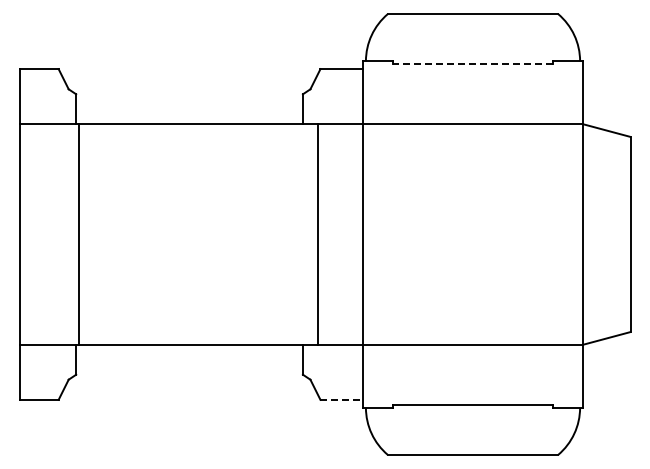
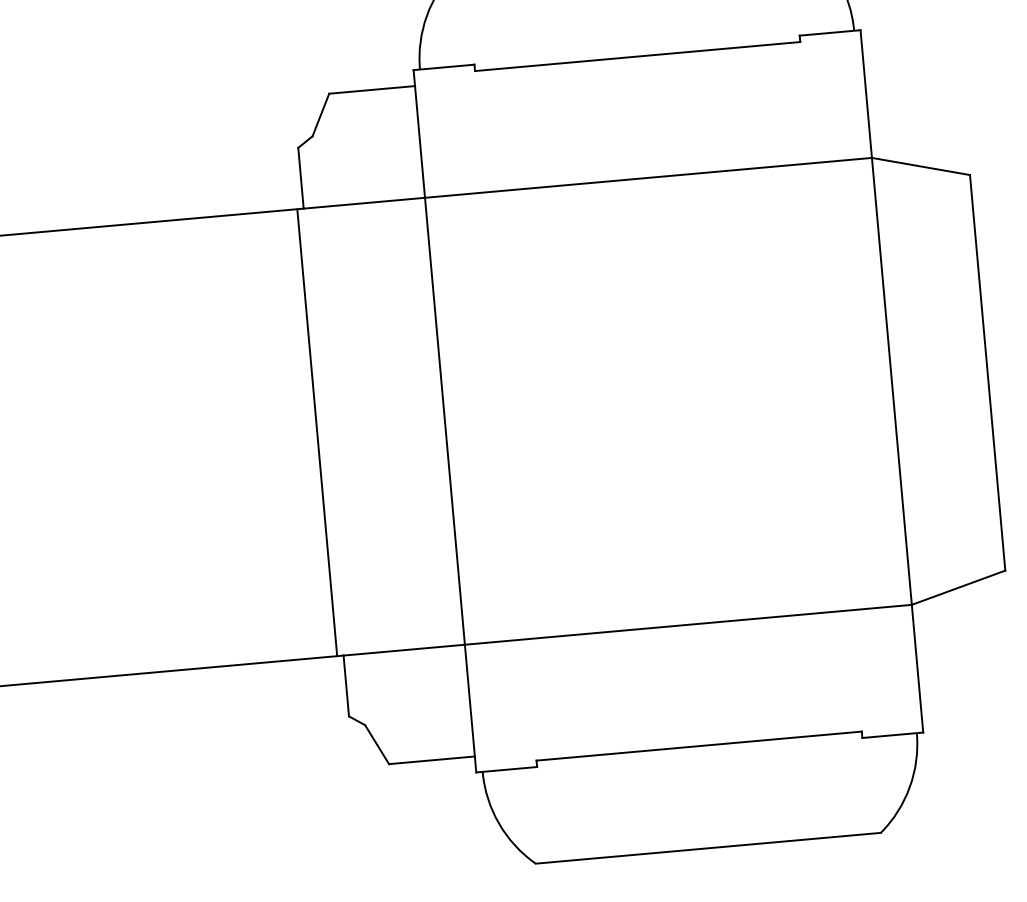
line: (472, 64) -> (636, 56), dashed -> solid
line: (317, 234) -> (316, 432), moved
line: (342, 399) -> (433, 759), dashed -> solid

